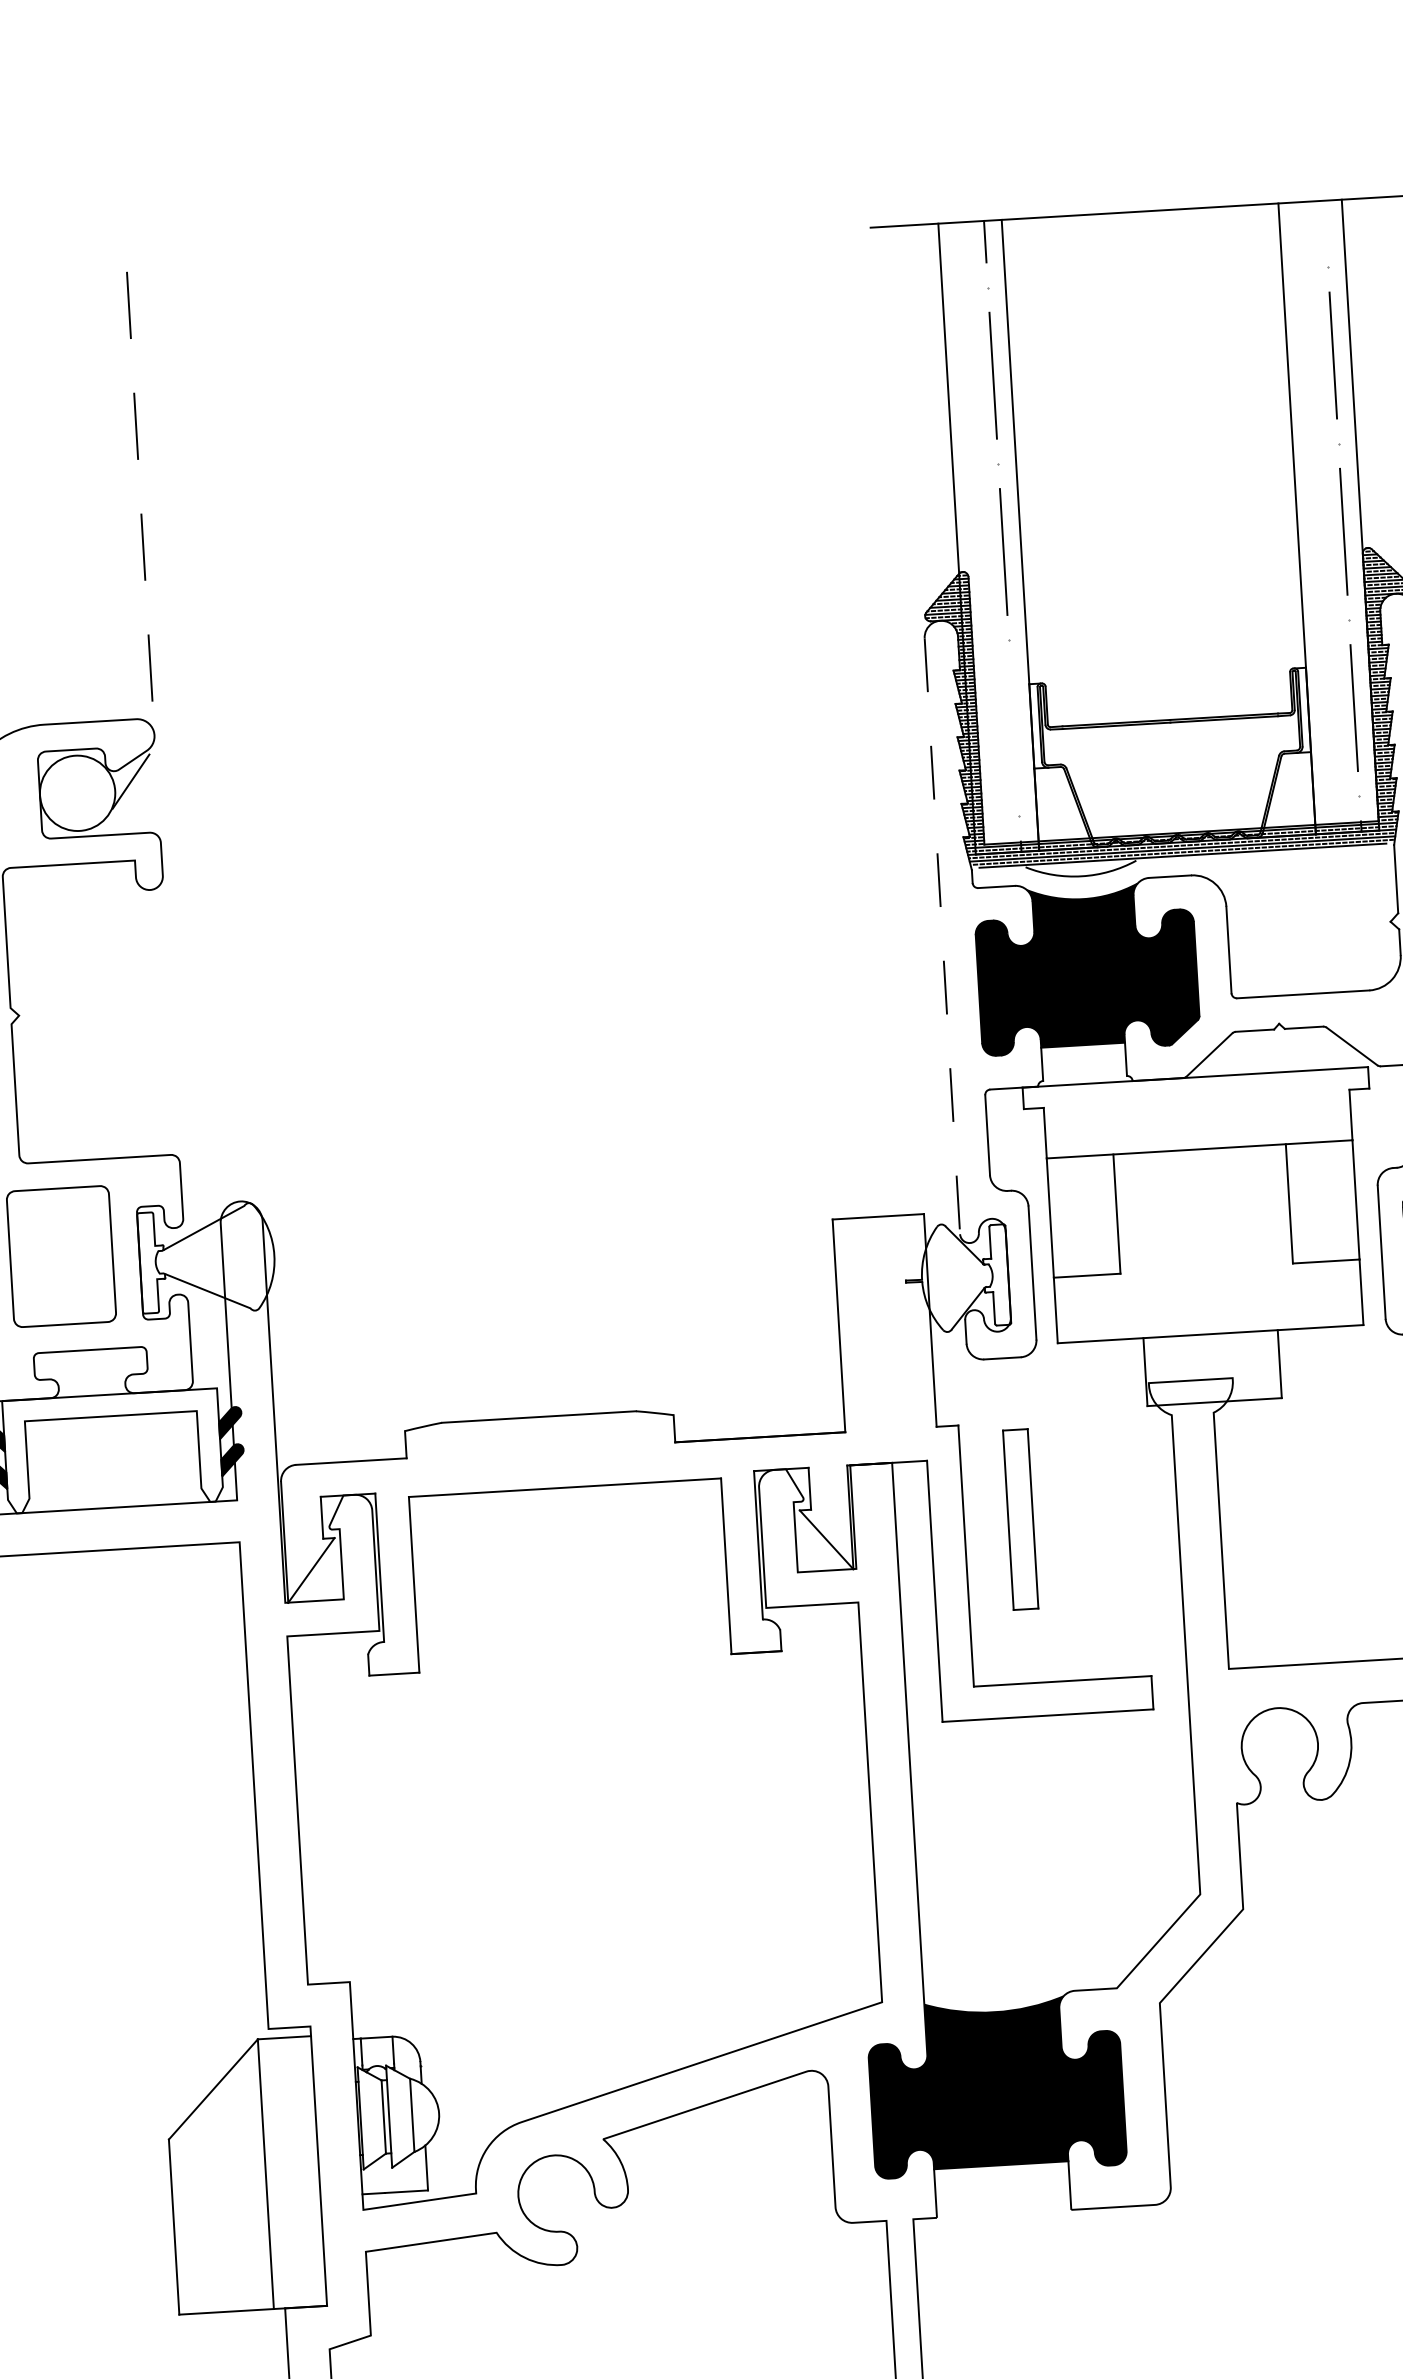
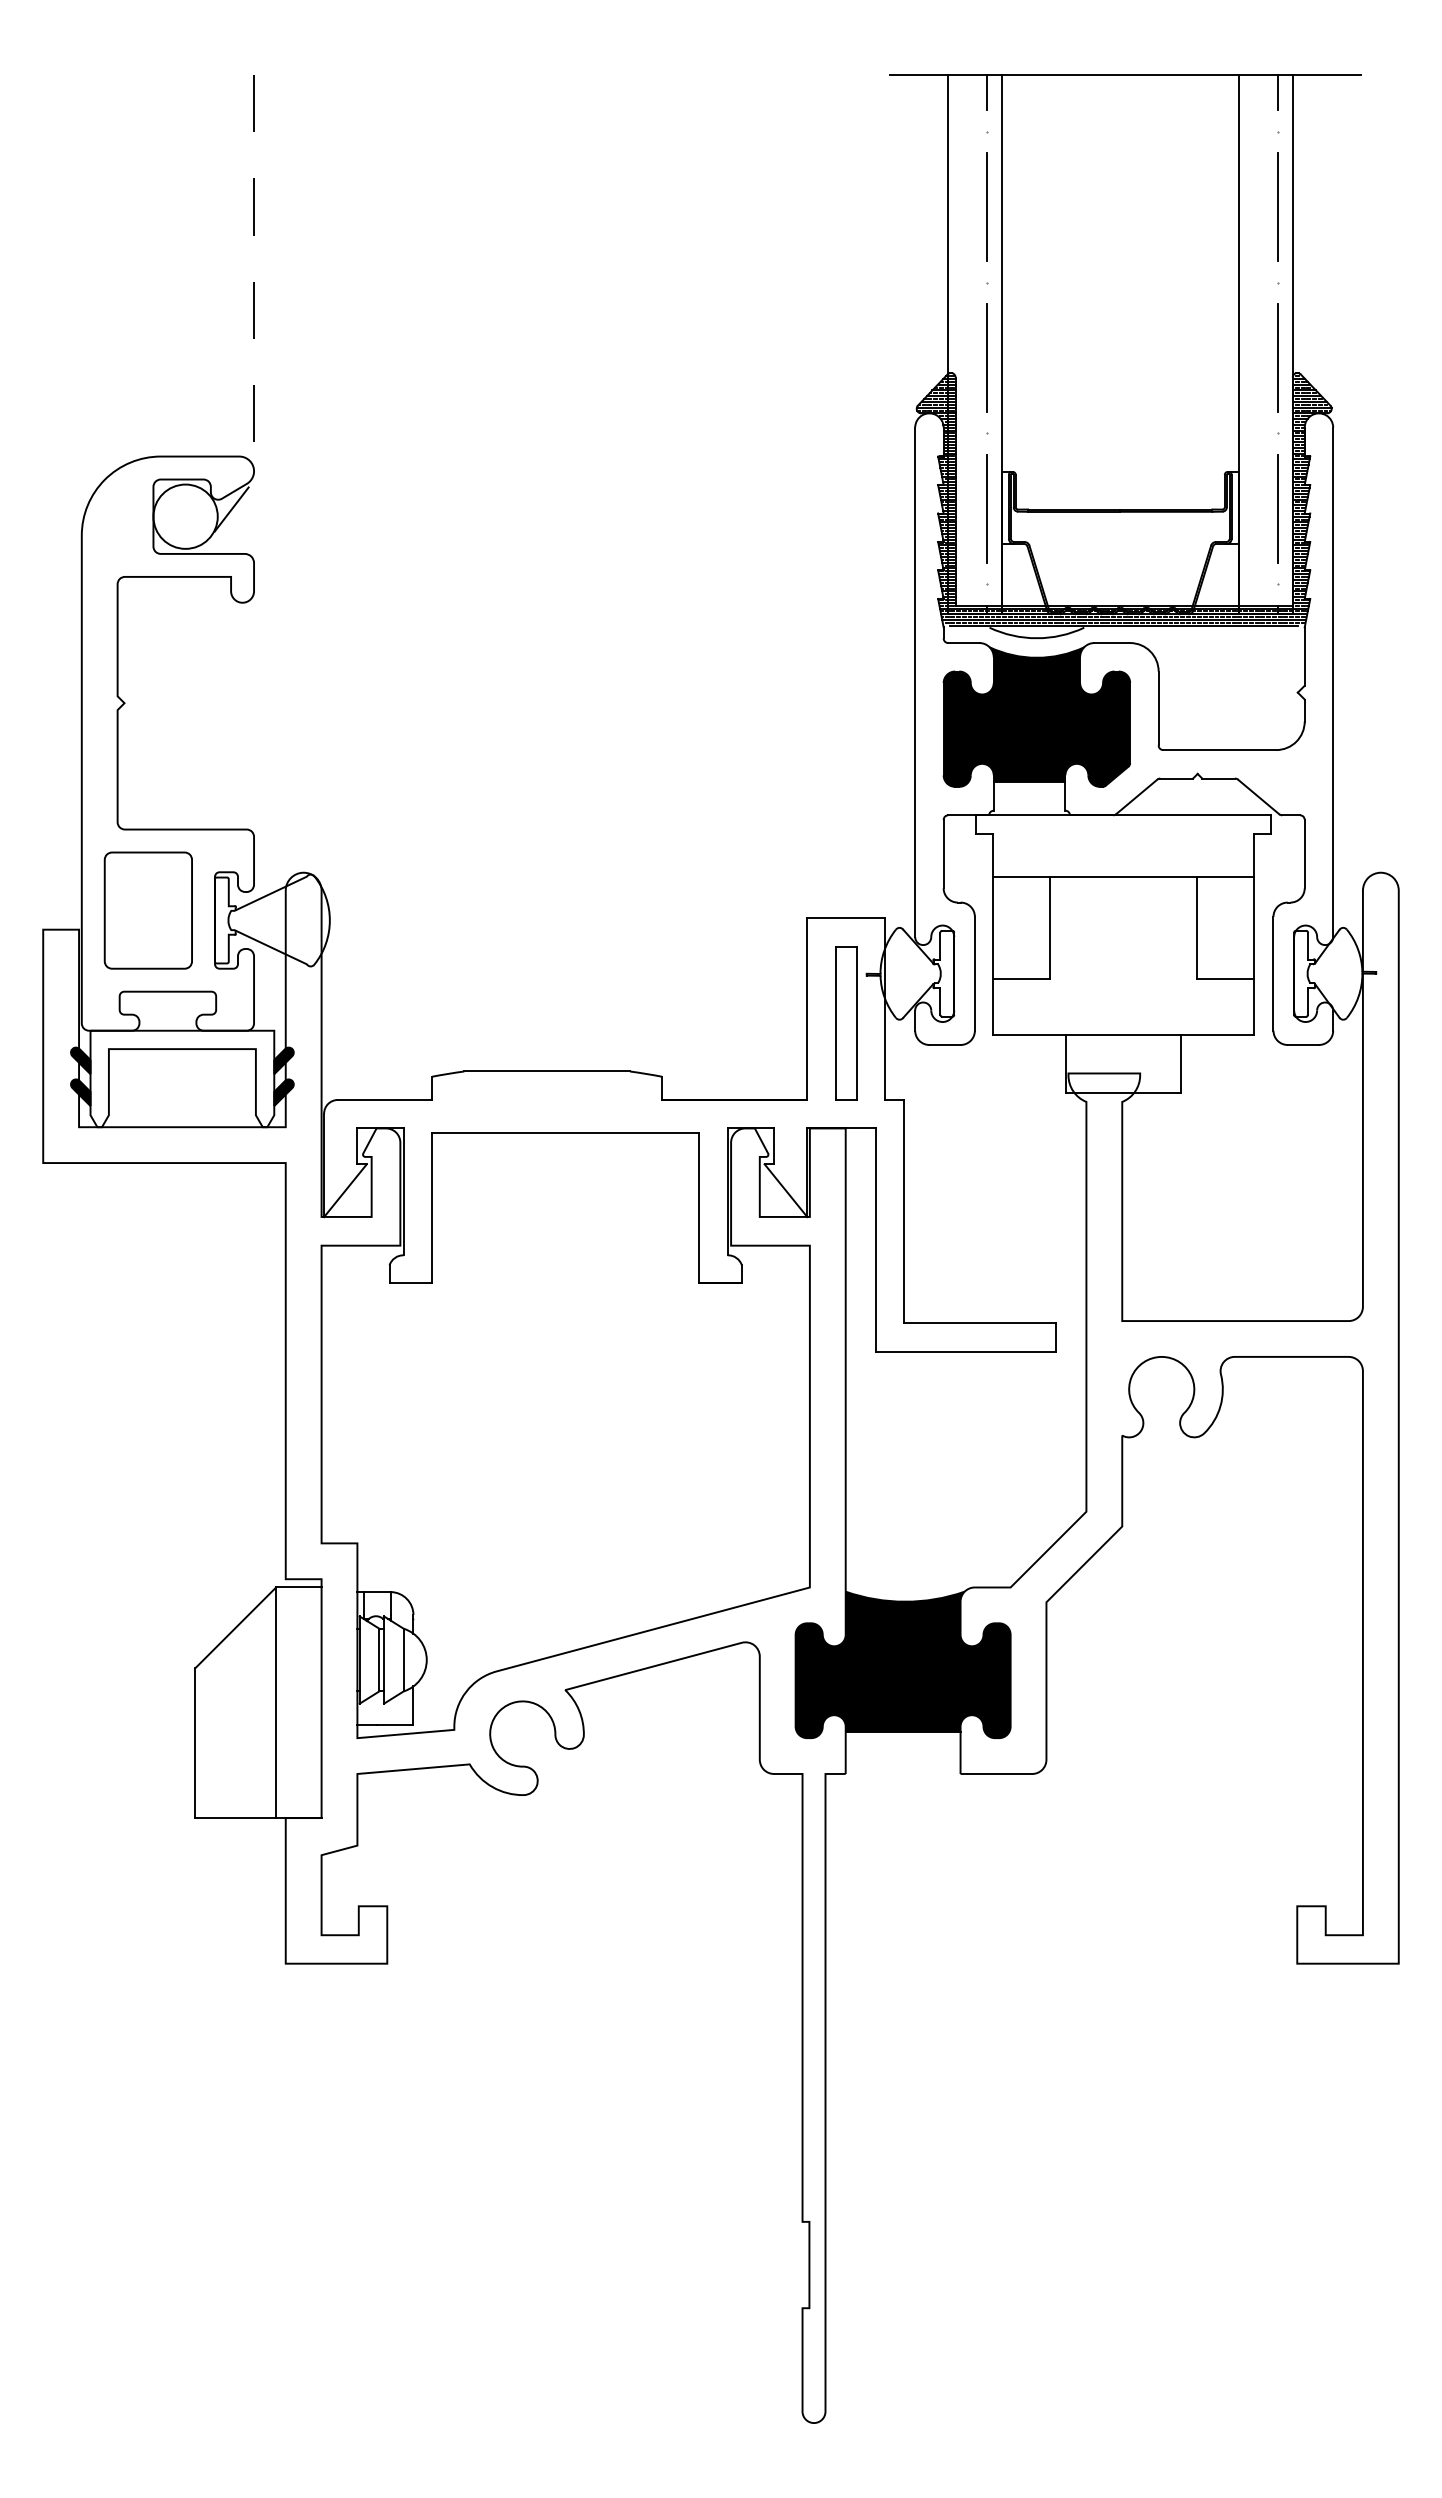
line: (1325, 221) -> (1277, 92), added
line: (1013, 728) -> (986, 508), added
line: (942, 936) -> (915, 682), dashed -> solid
part: (1020, 1519) -> (846, 1023), moved

